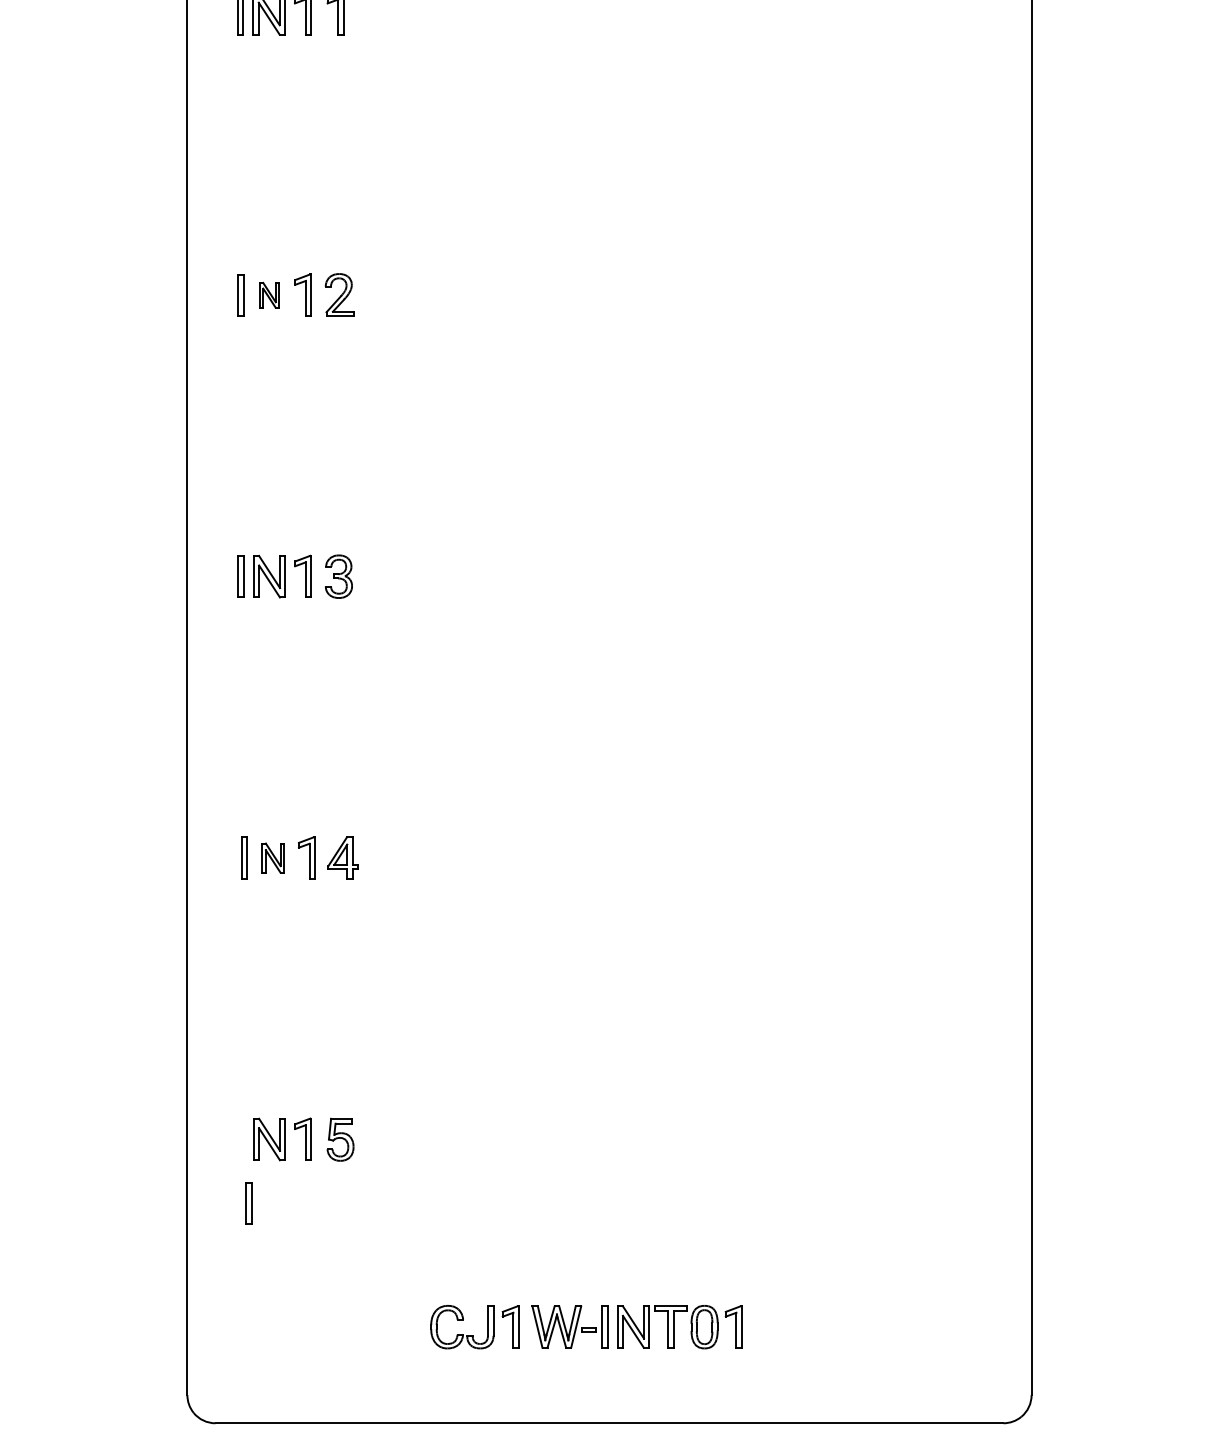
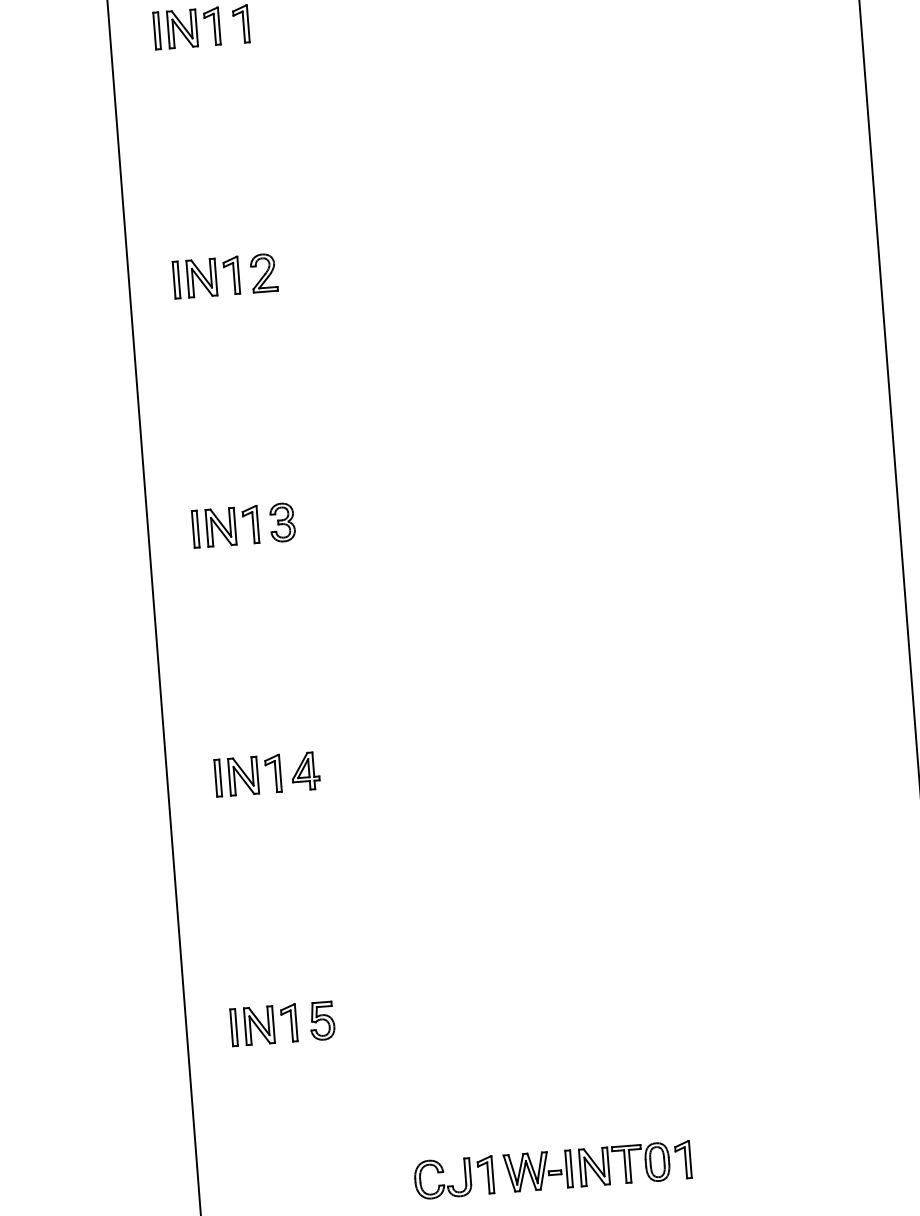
part: (269, 295) -> (201, 278), size x1.67
part: (272, 857) -> (242, 775), size x1.43
part: (248, 1203) -> (233, 1027), moved

